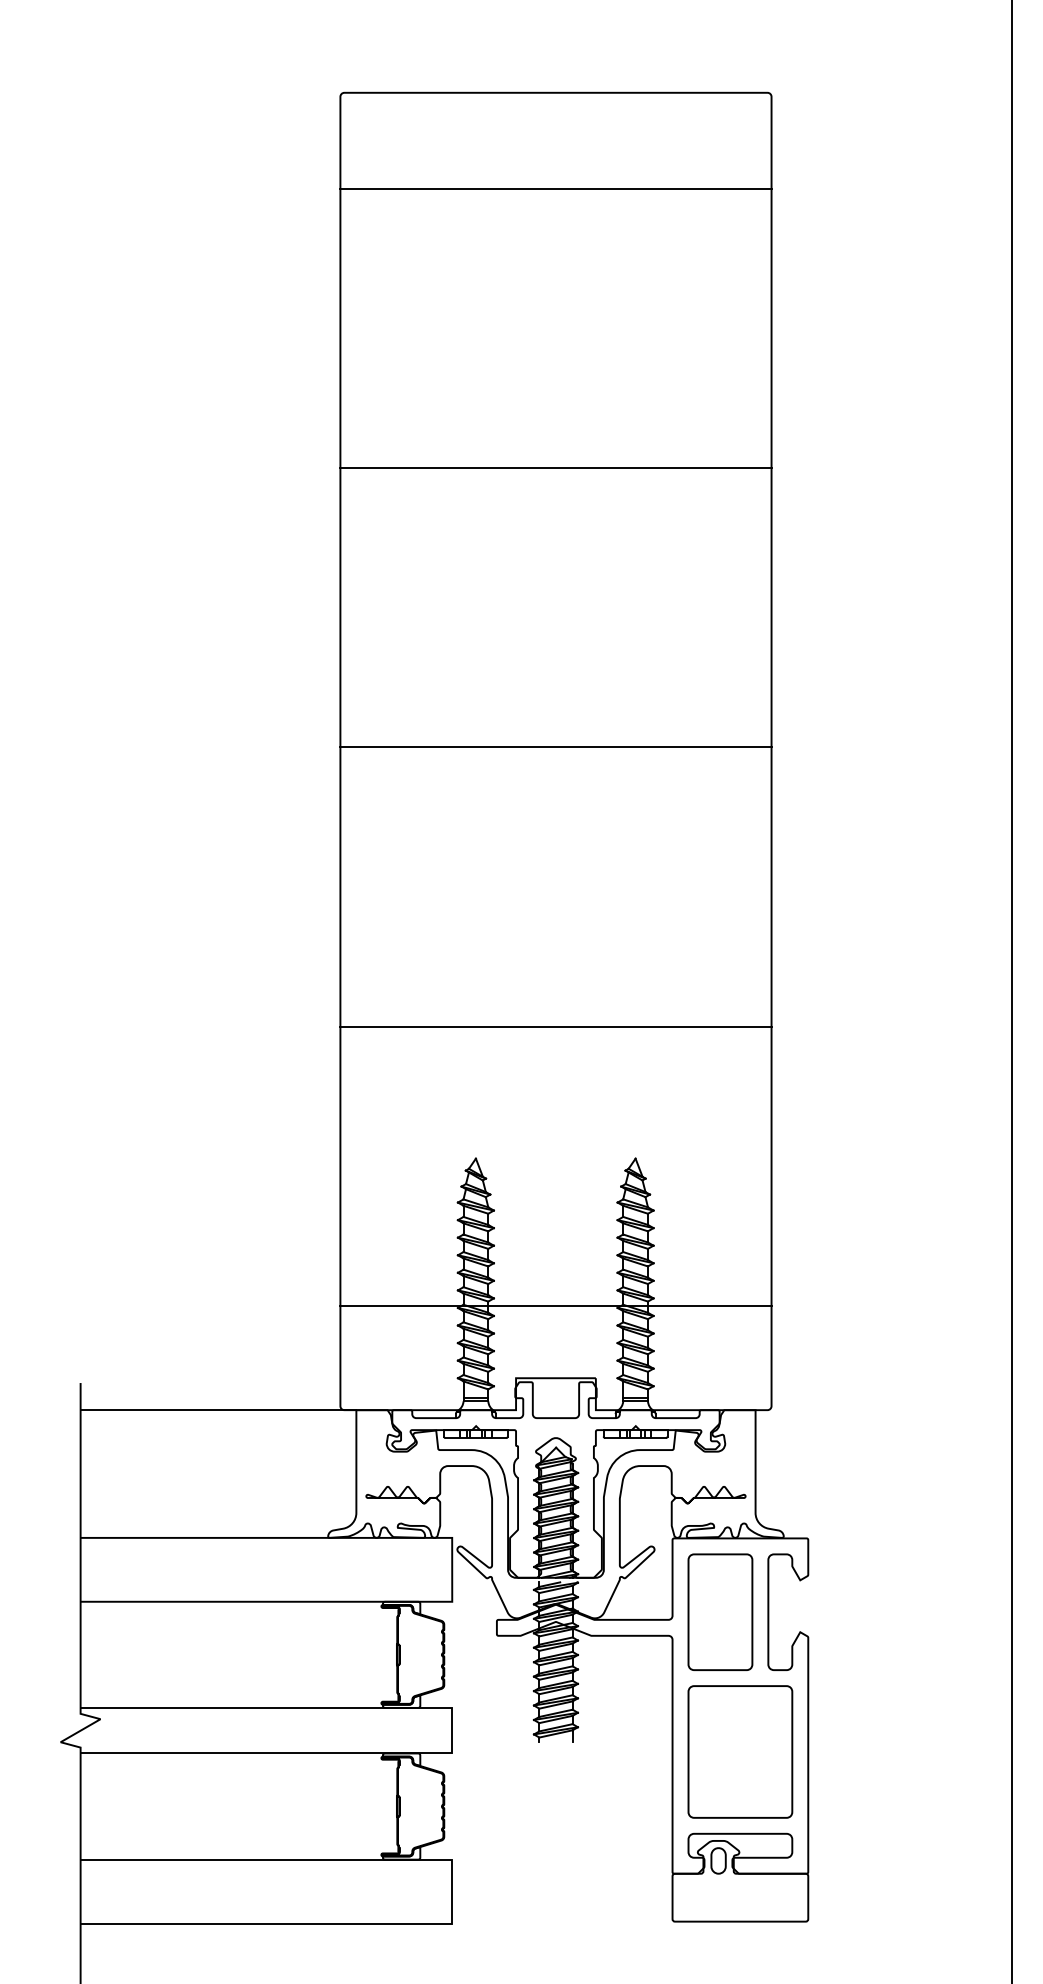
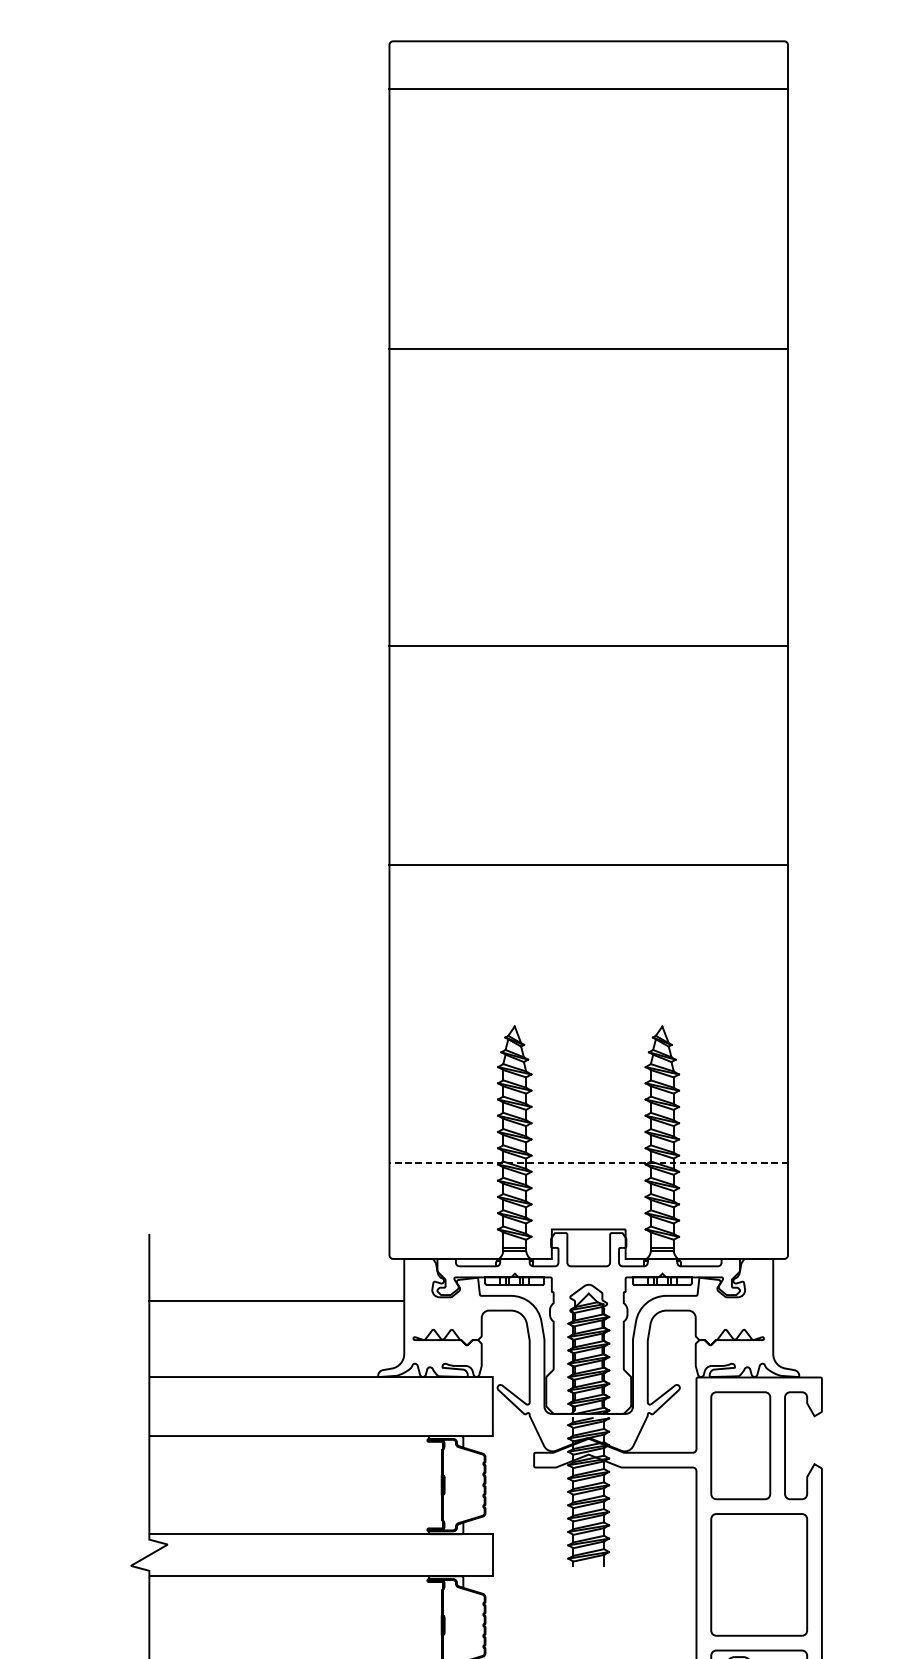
line: (555, 188) -> (588, 89), moved
line: (555, 468) -> (588, 349), moved
line: (555, 1026) -> (588, 864), moved
line: (555, 1306) -> (588, 1163), solid -> dashed
line: (218, 1410) -> (276, 1300), moved

